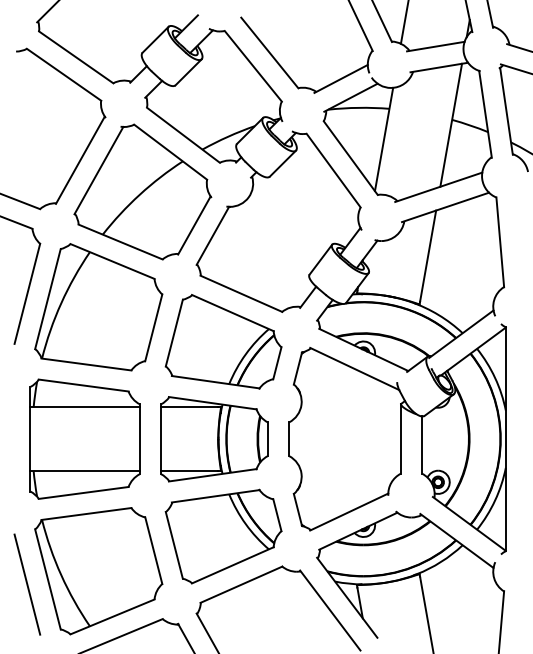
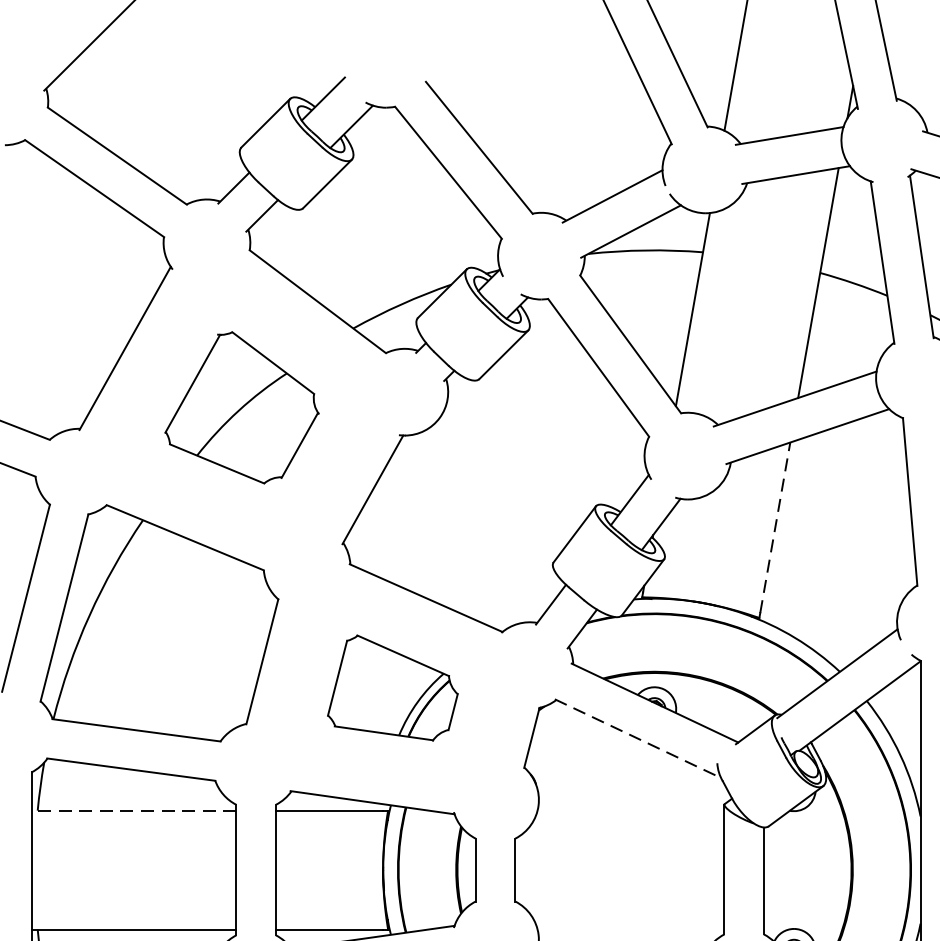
part: (142, 191) -> (241, 406), size x0.6
line: (428, 255) -> (775, 526), solid -> dashed
part: (223, 341) -> (392, 687), size x0.6
line: (355, 369) -> (639, 739), solid -> dashed
line: (85, 407) -> (134, 810), solid -> dashed

